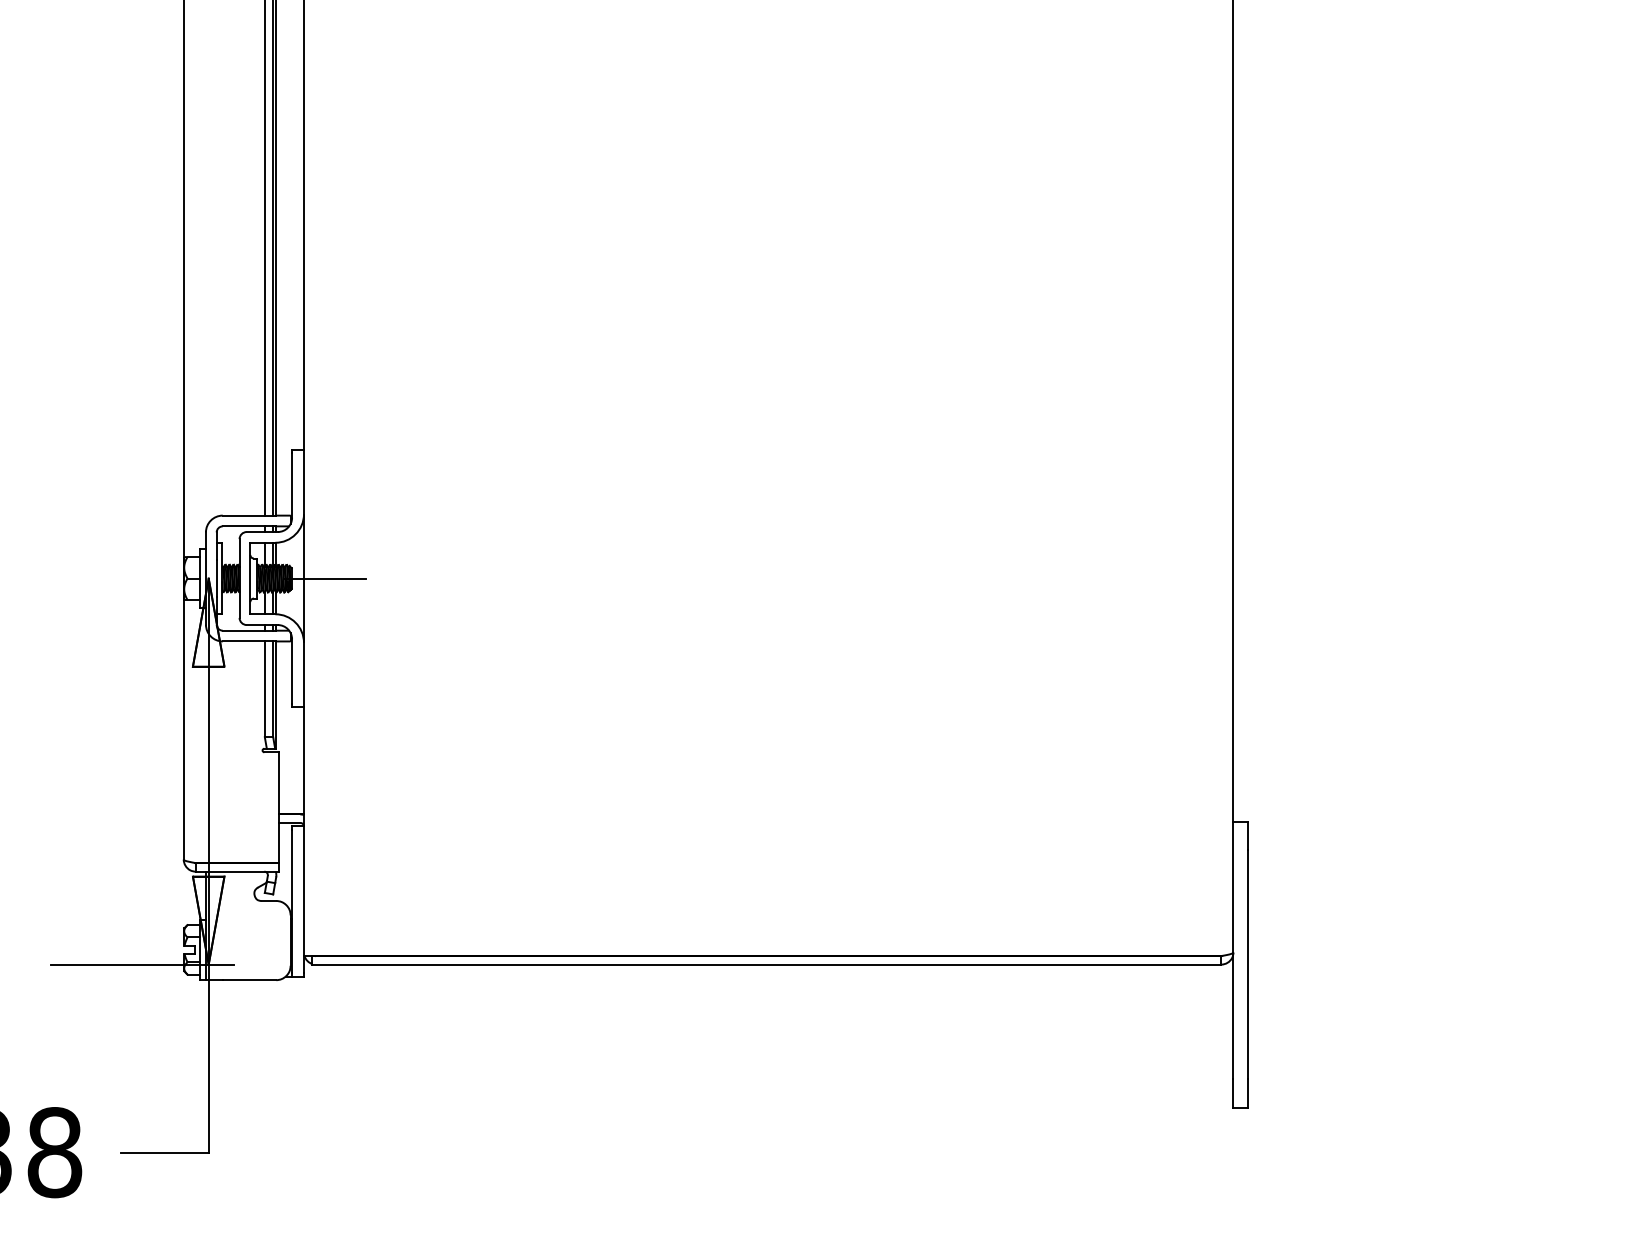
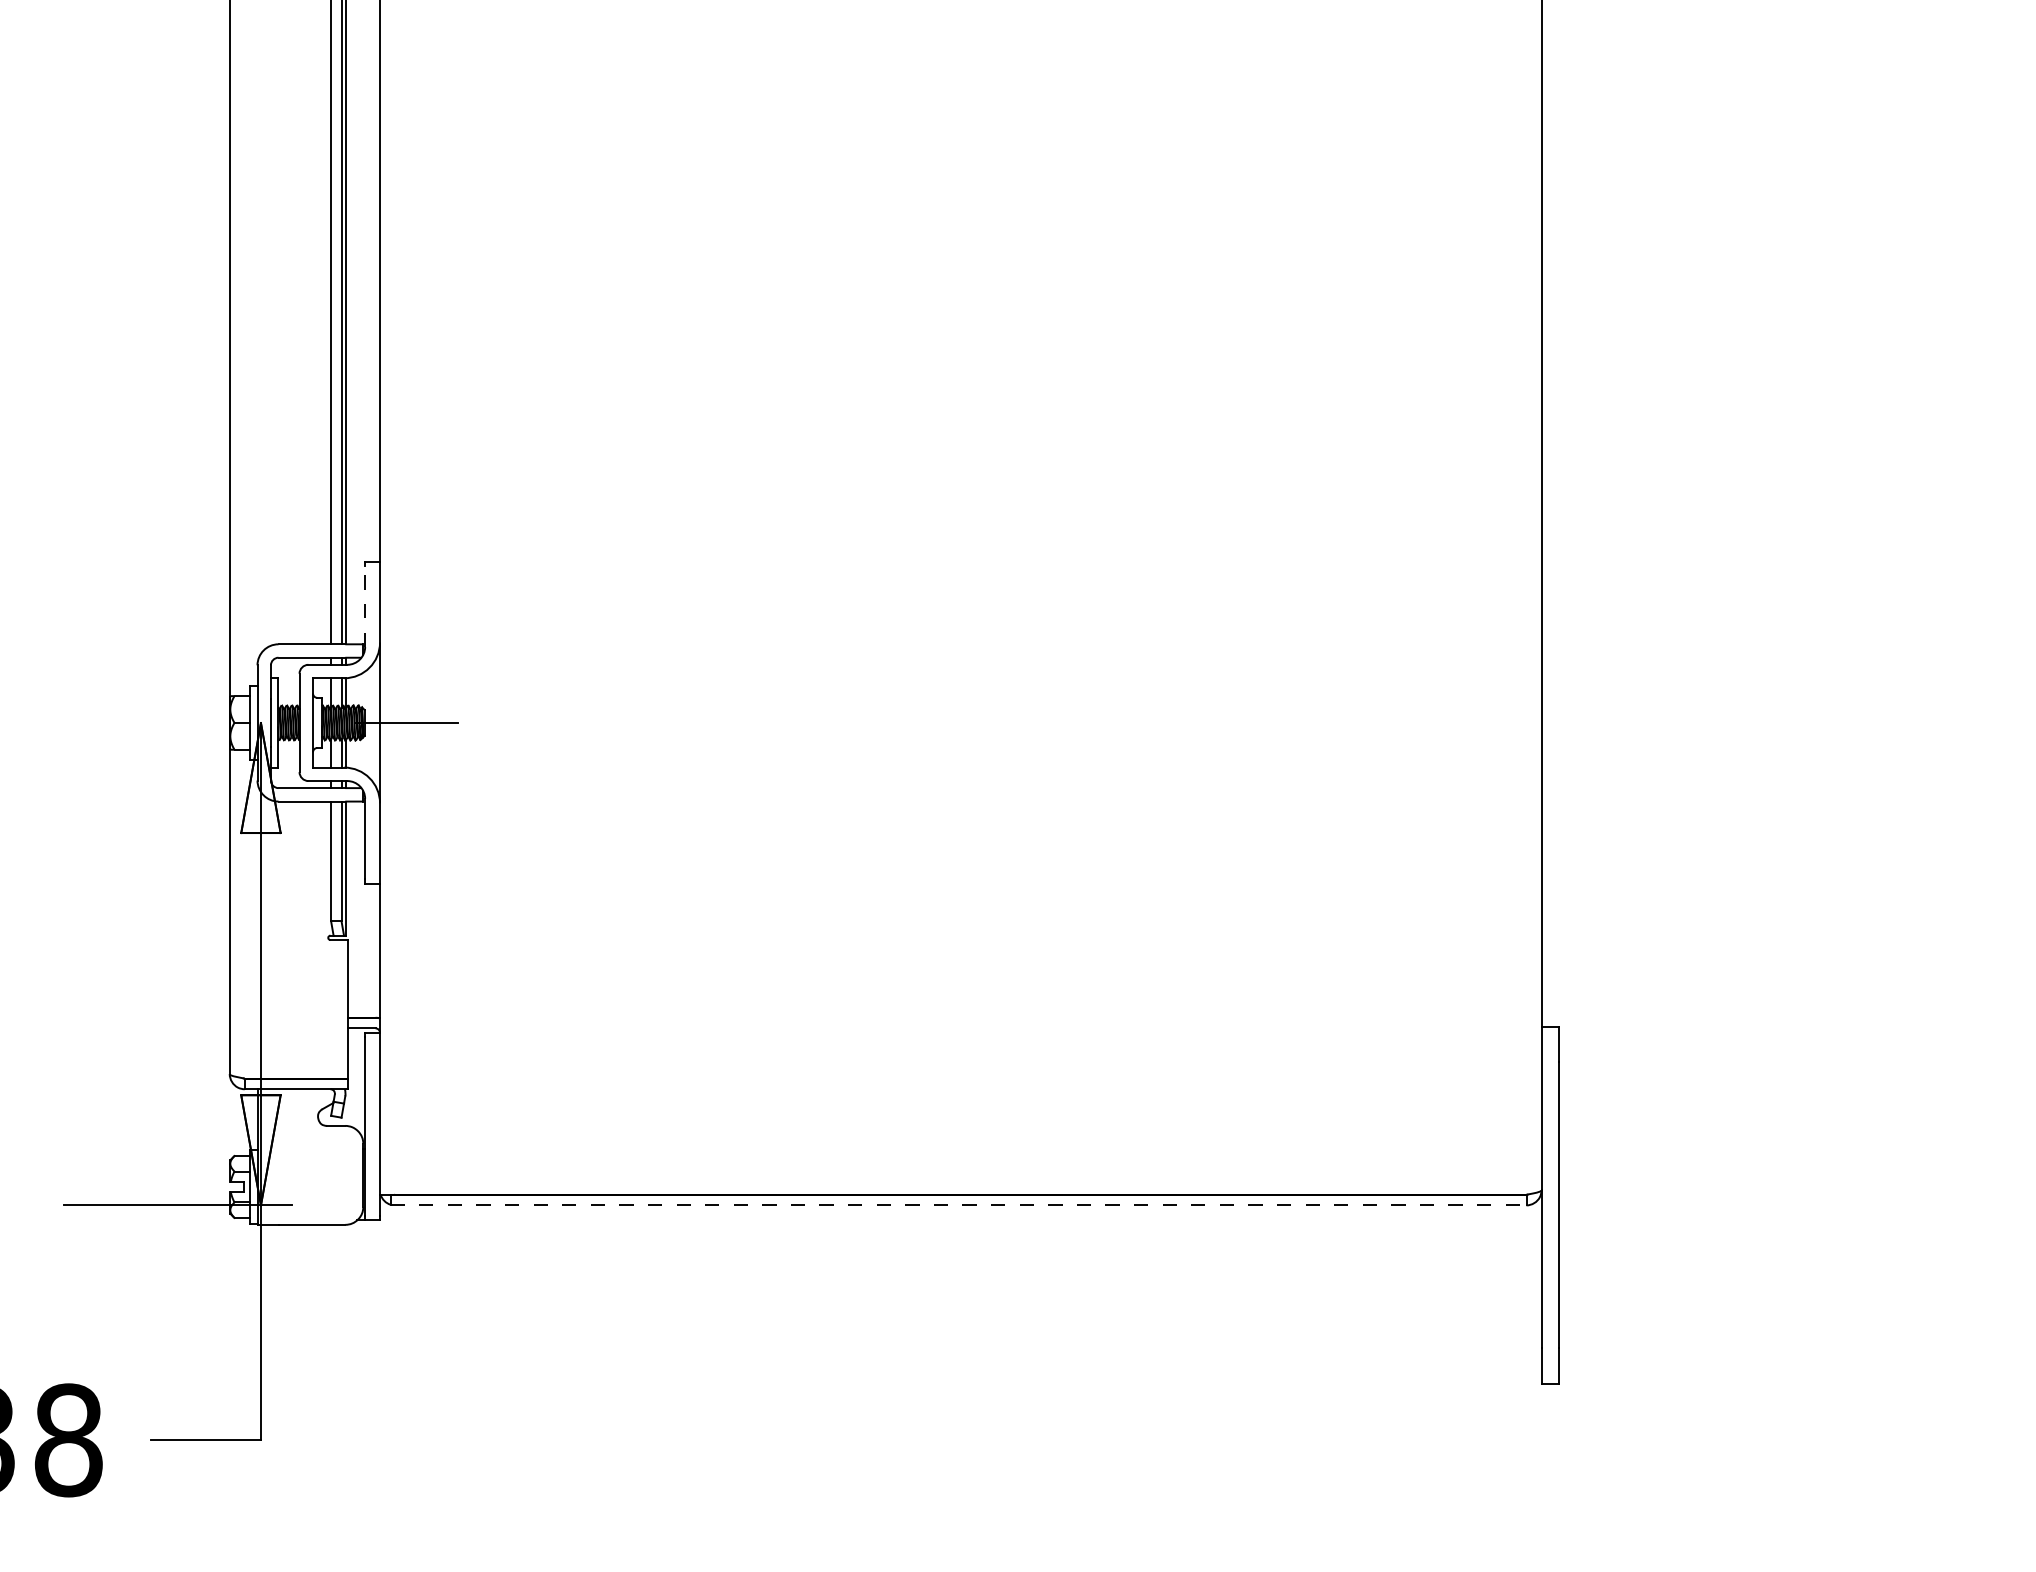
line: (292, 485) -> (365, 606), solid -> dashed
line: (766, 964) -> (958, 1205), solid -> dashed

